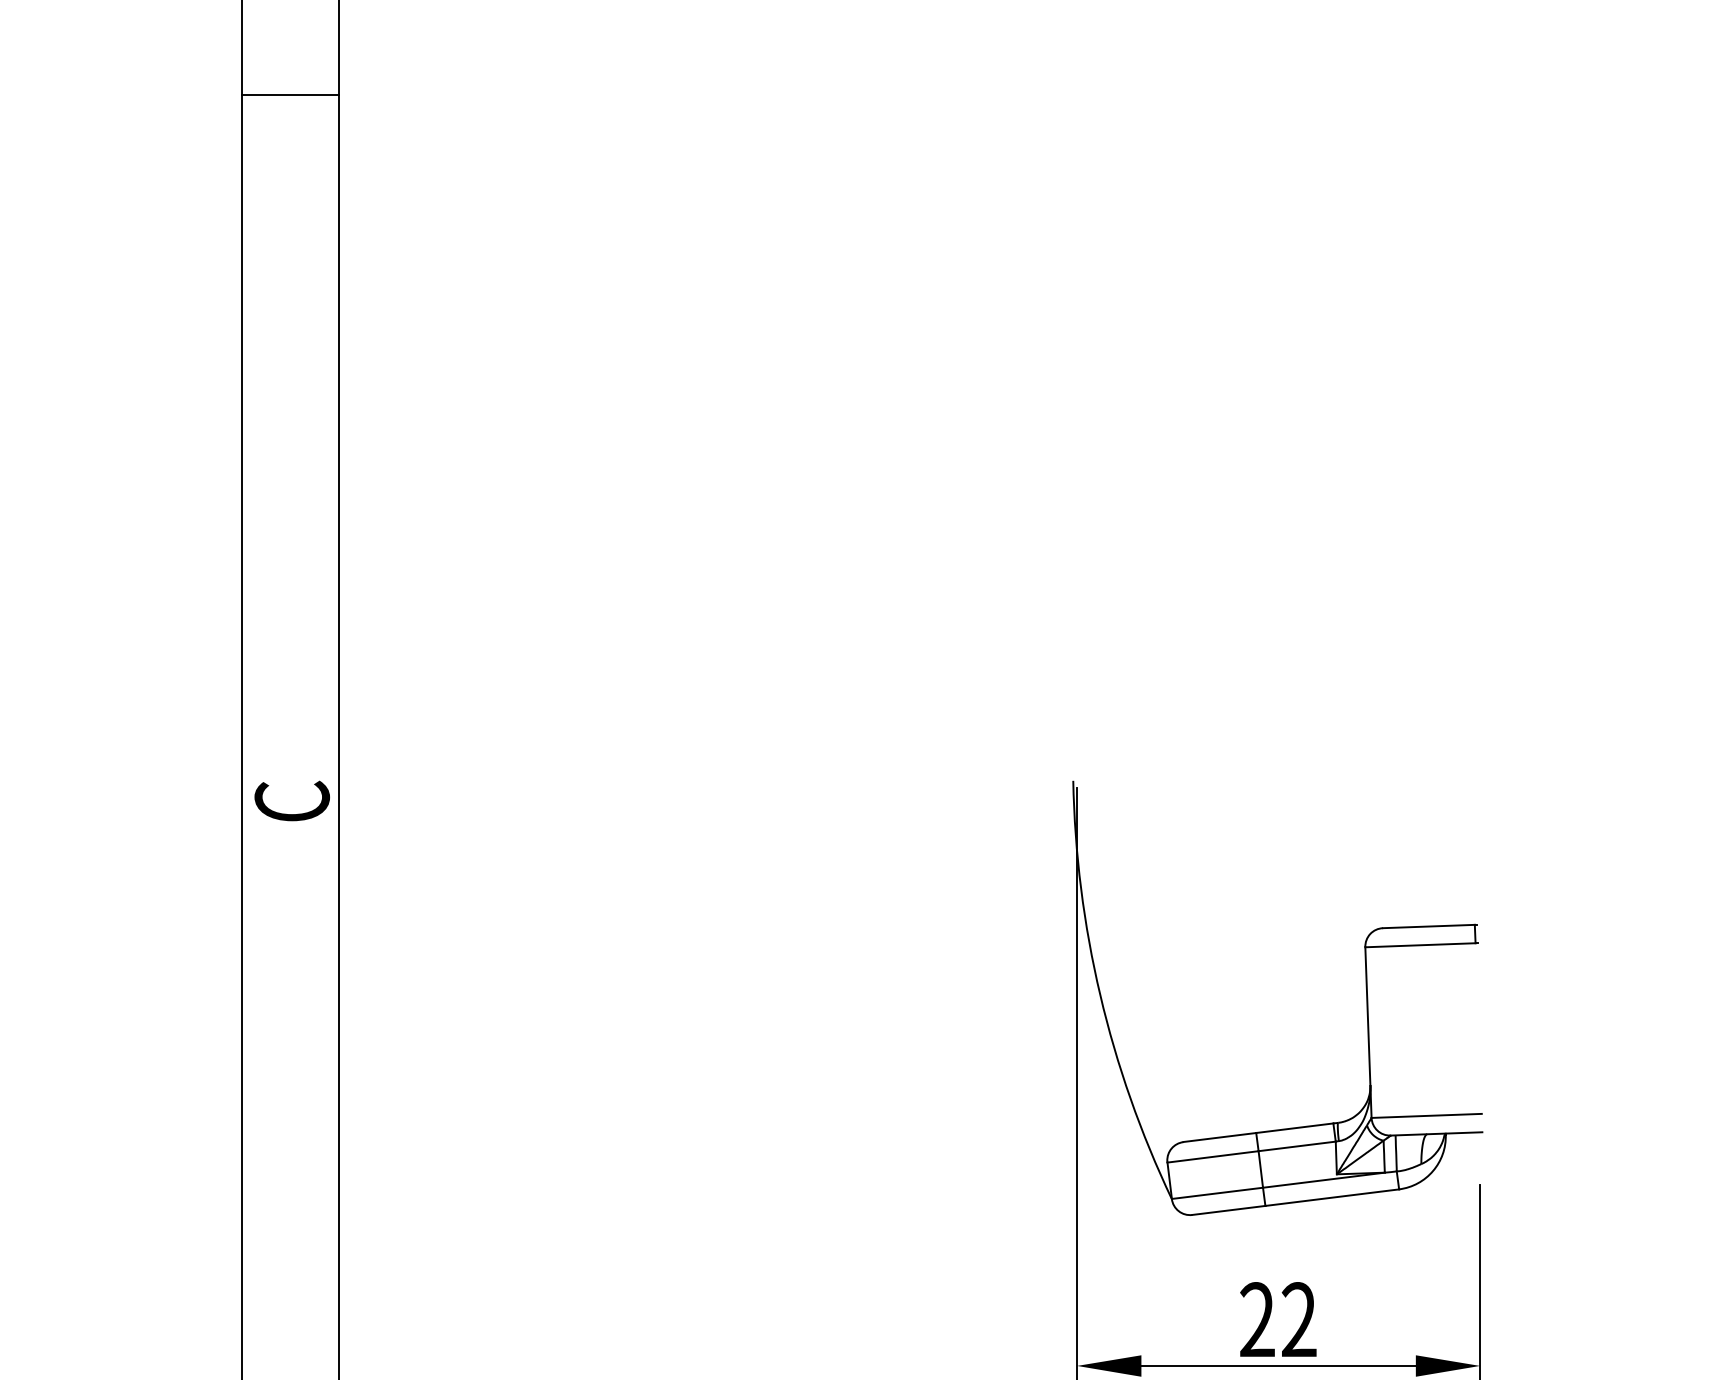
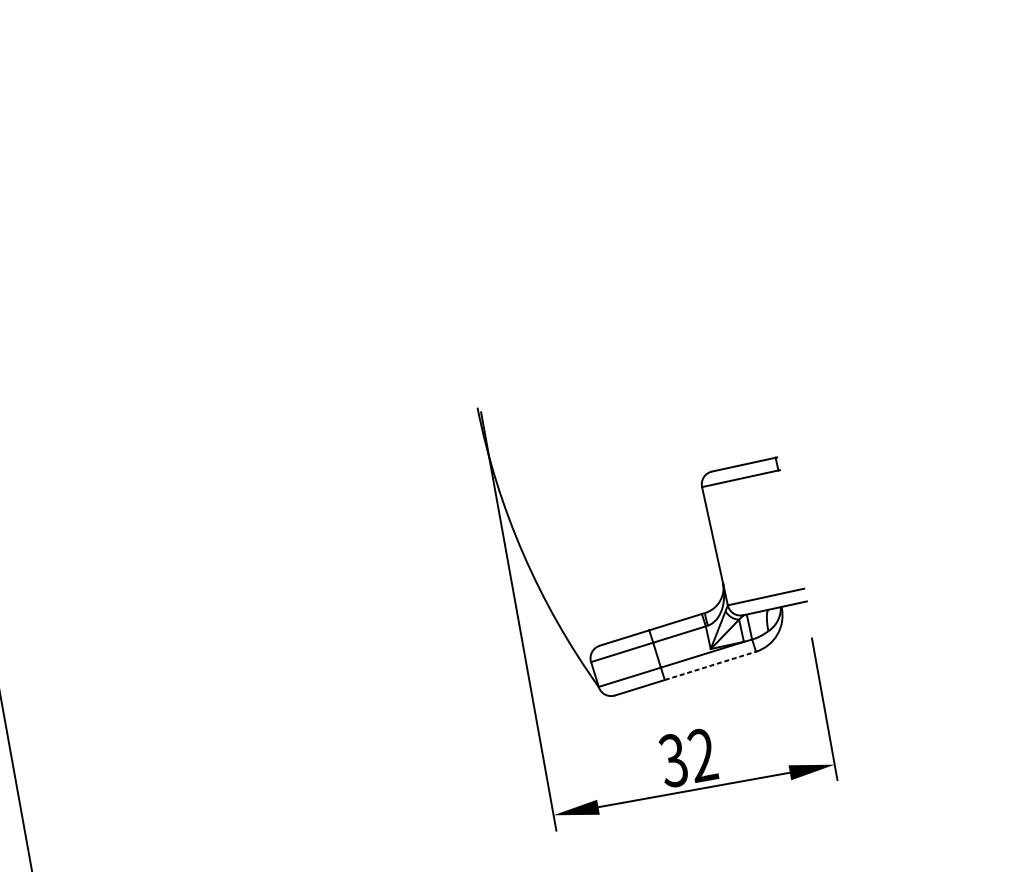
line: (1332, 1197) -> (710, 665), solid -> dashed
text: (1256, 1319) -> (672, 760), 22 -> 32

